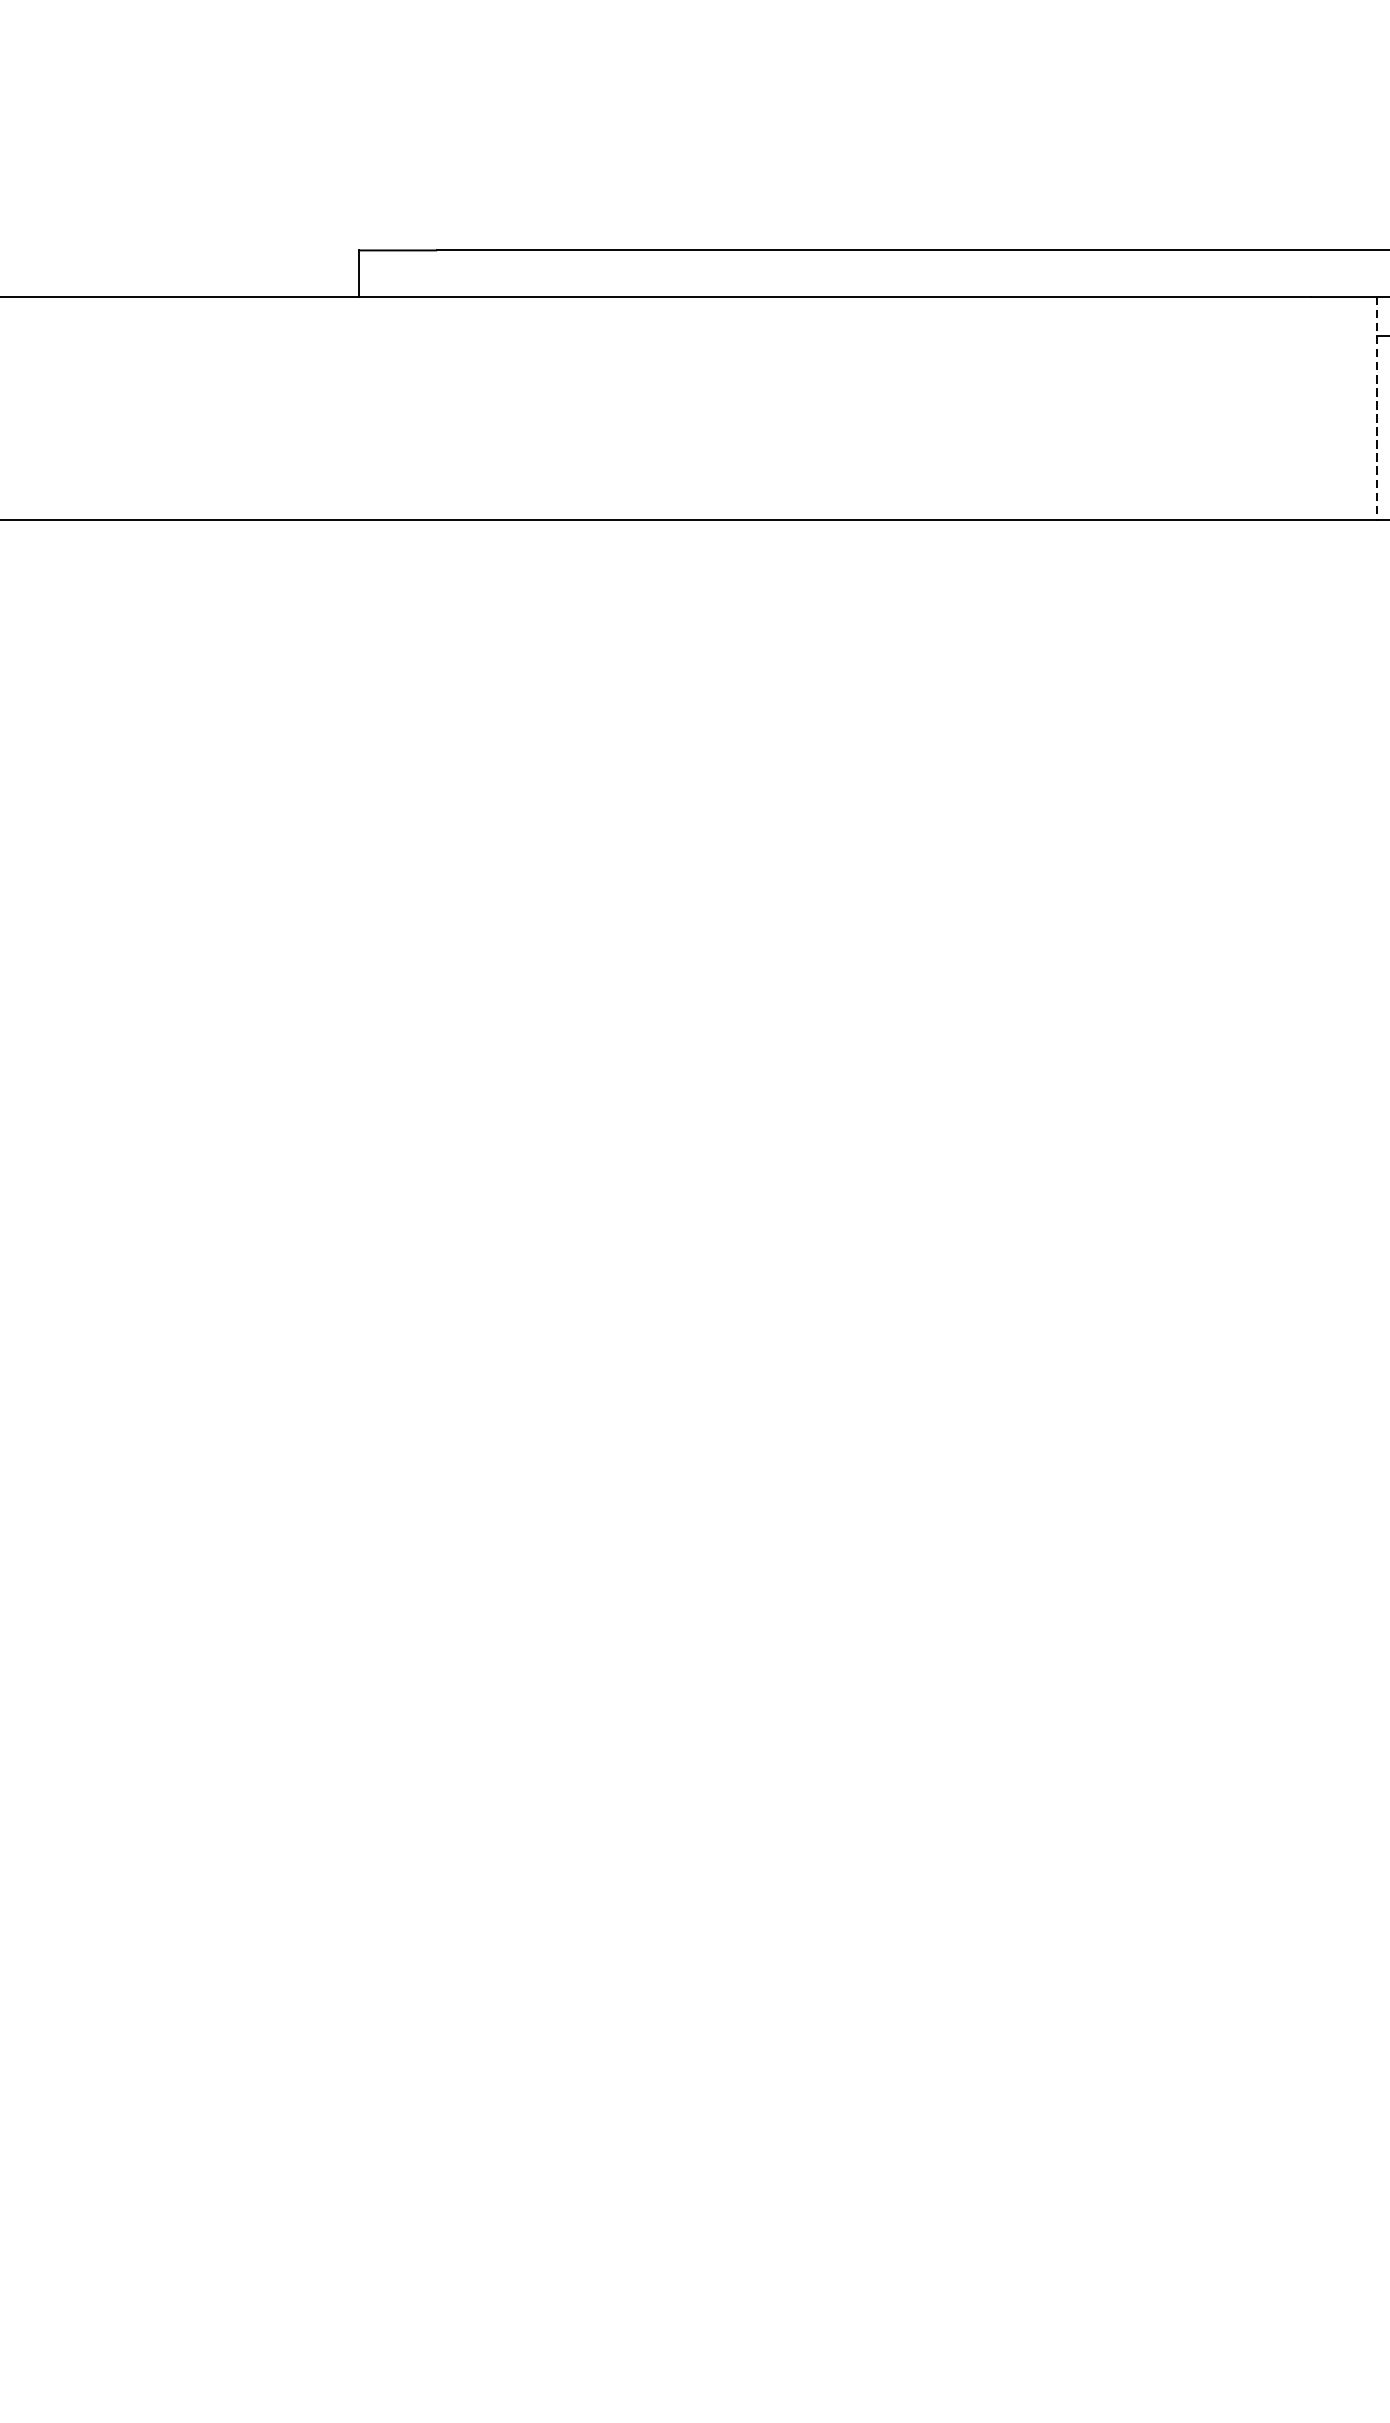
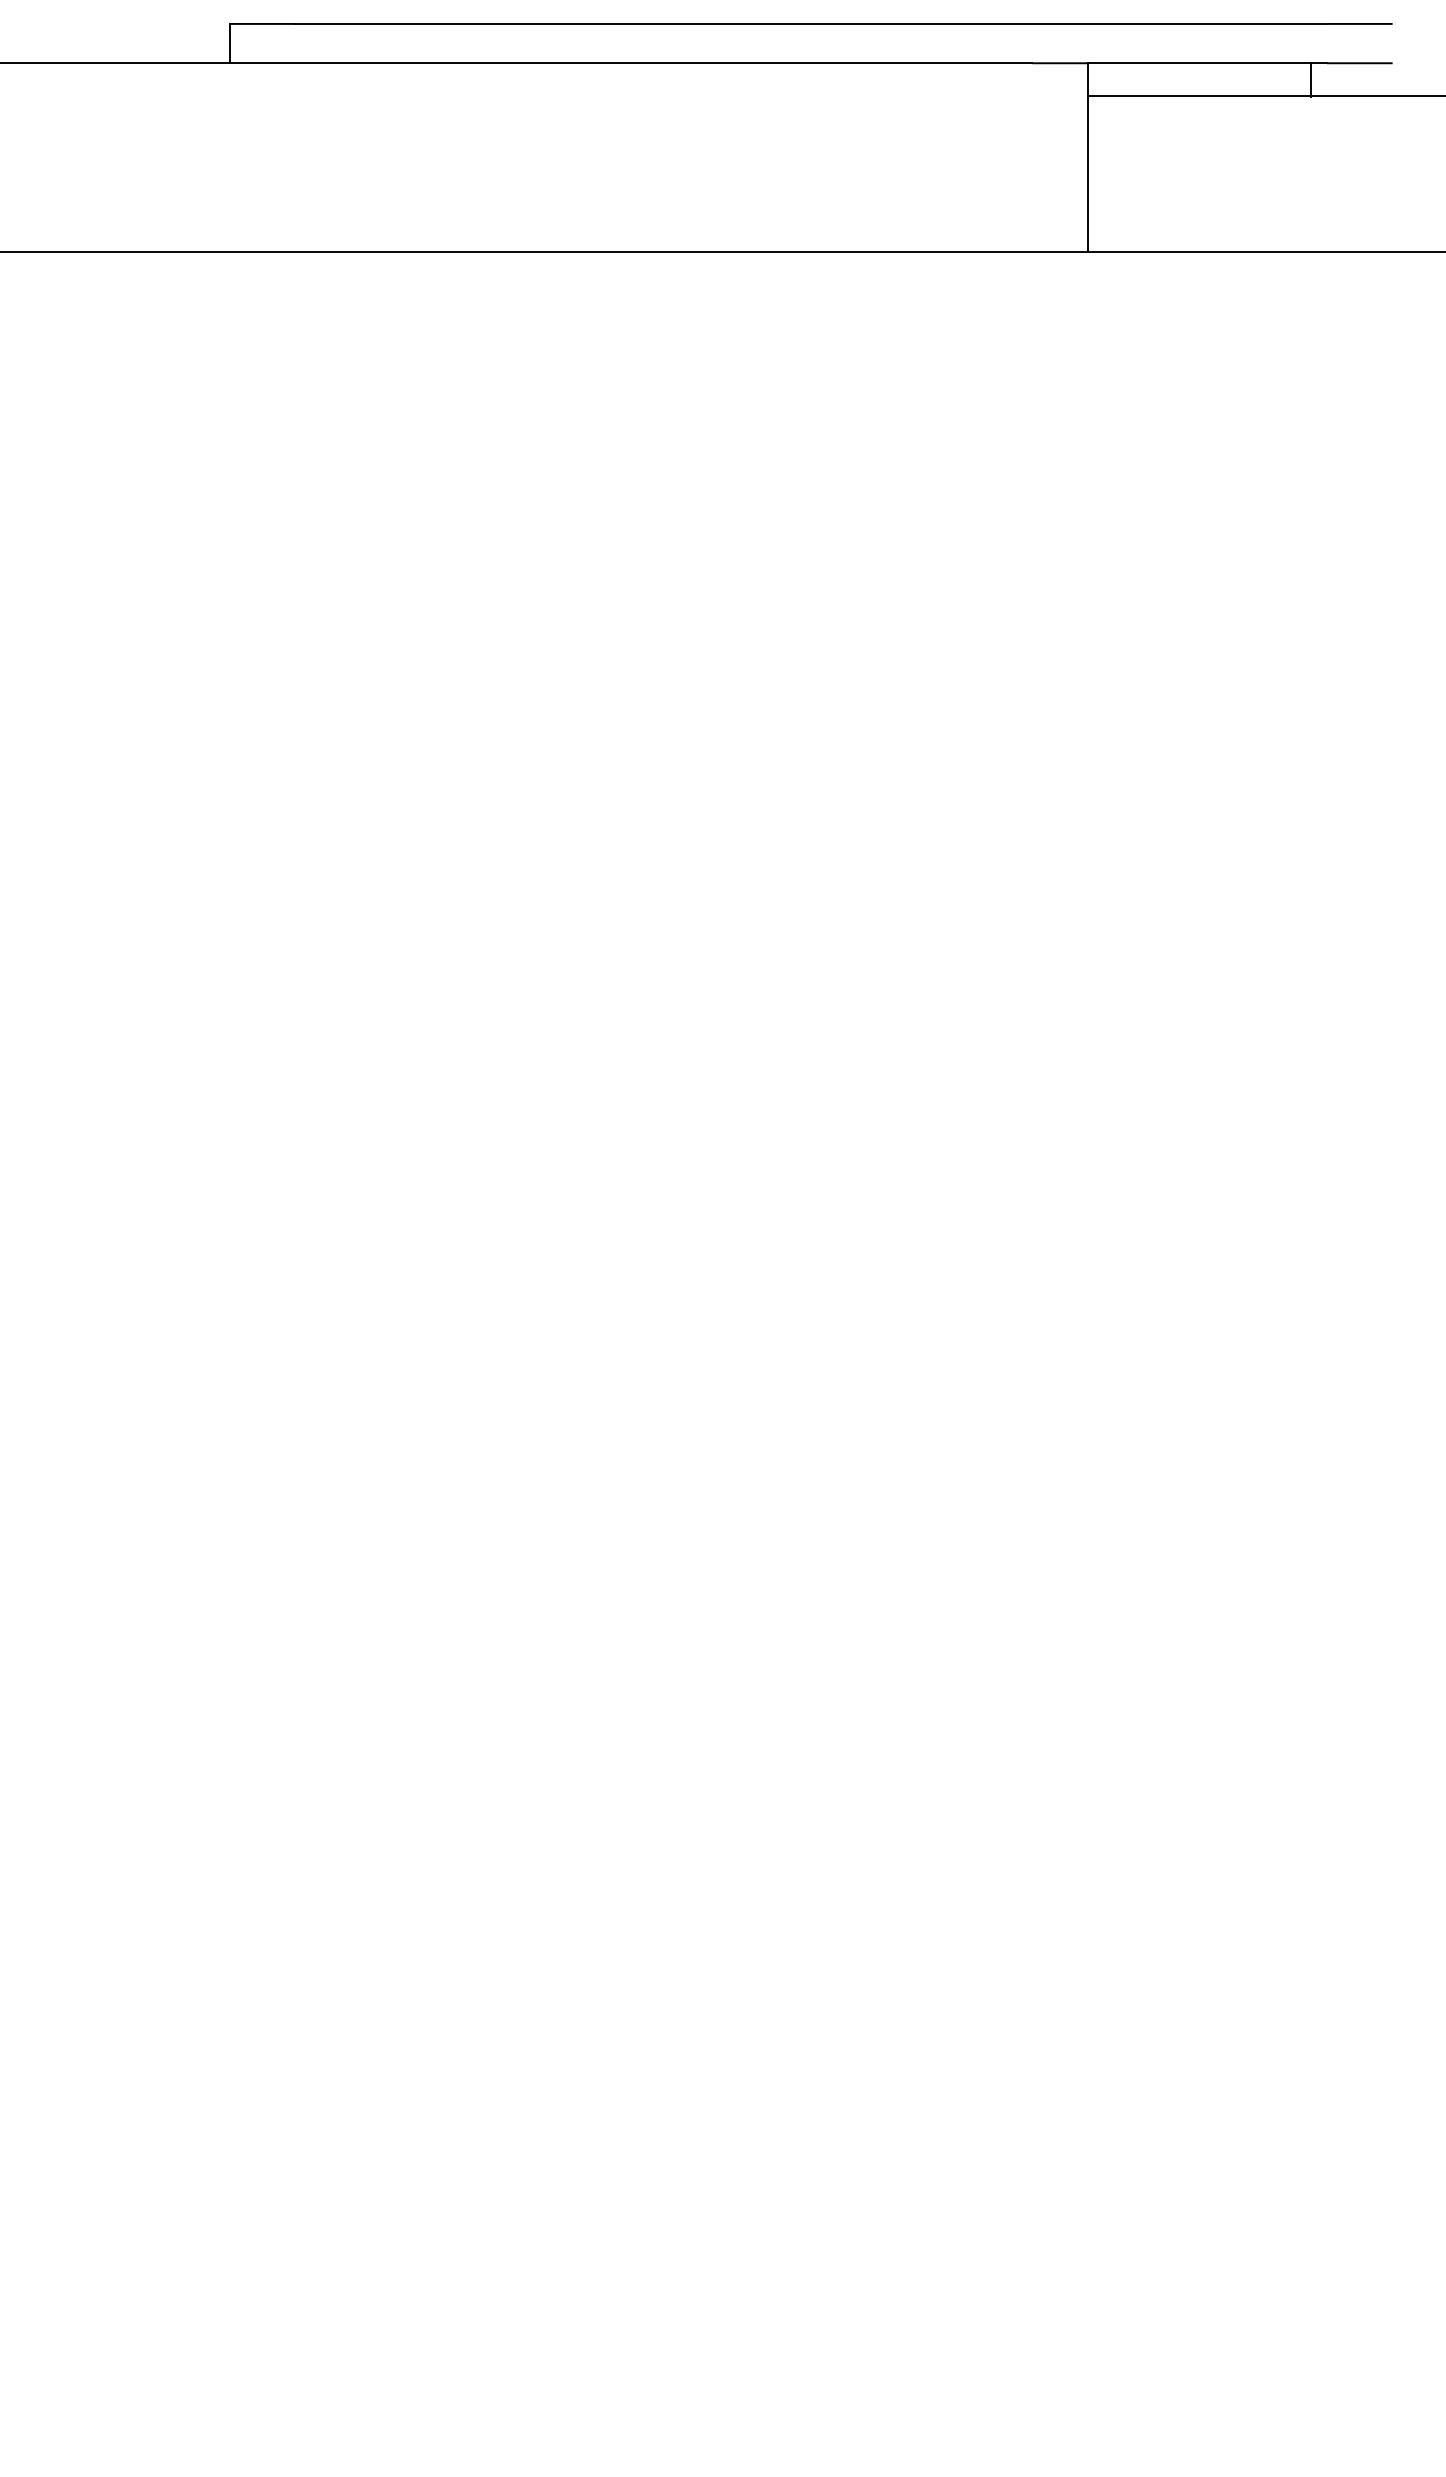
line: (1377, 408) -> (1088, 157), dashed -> solid

